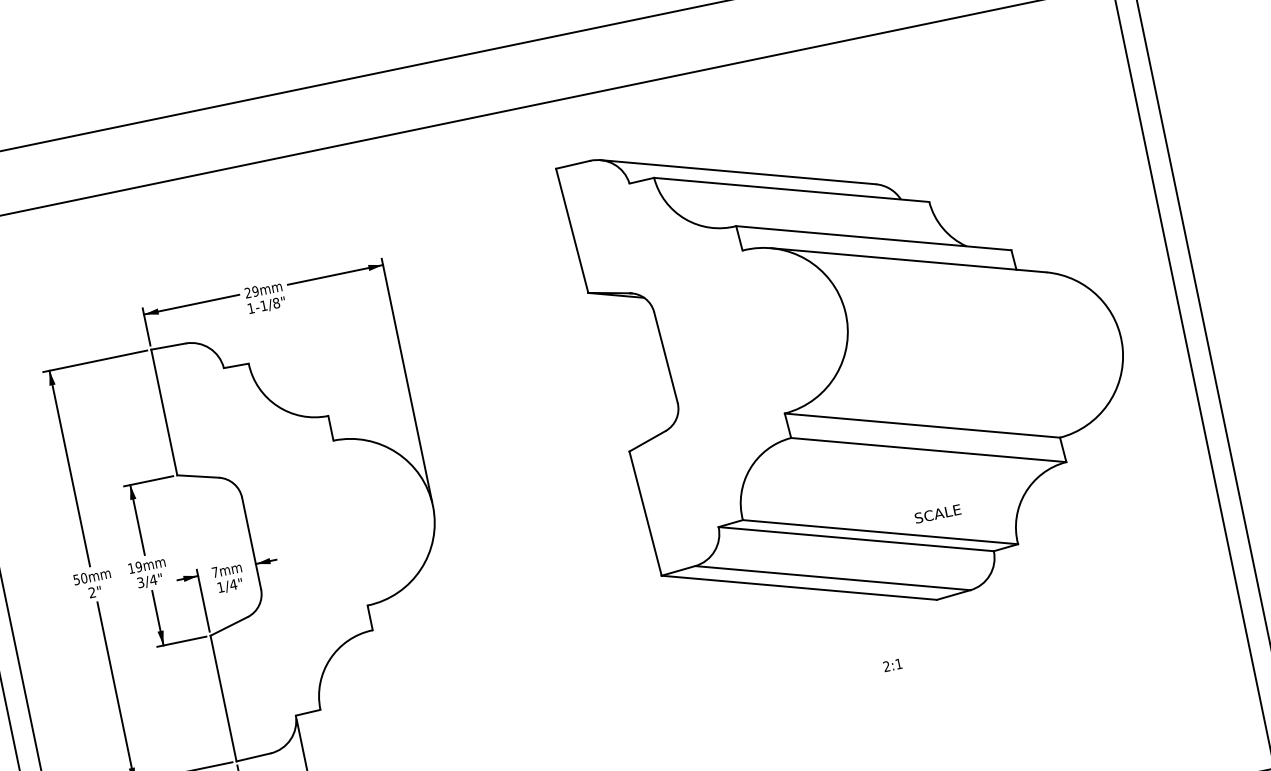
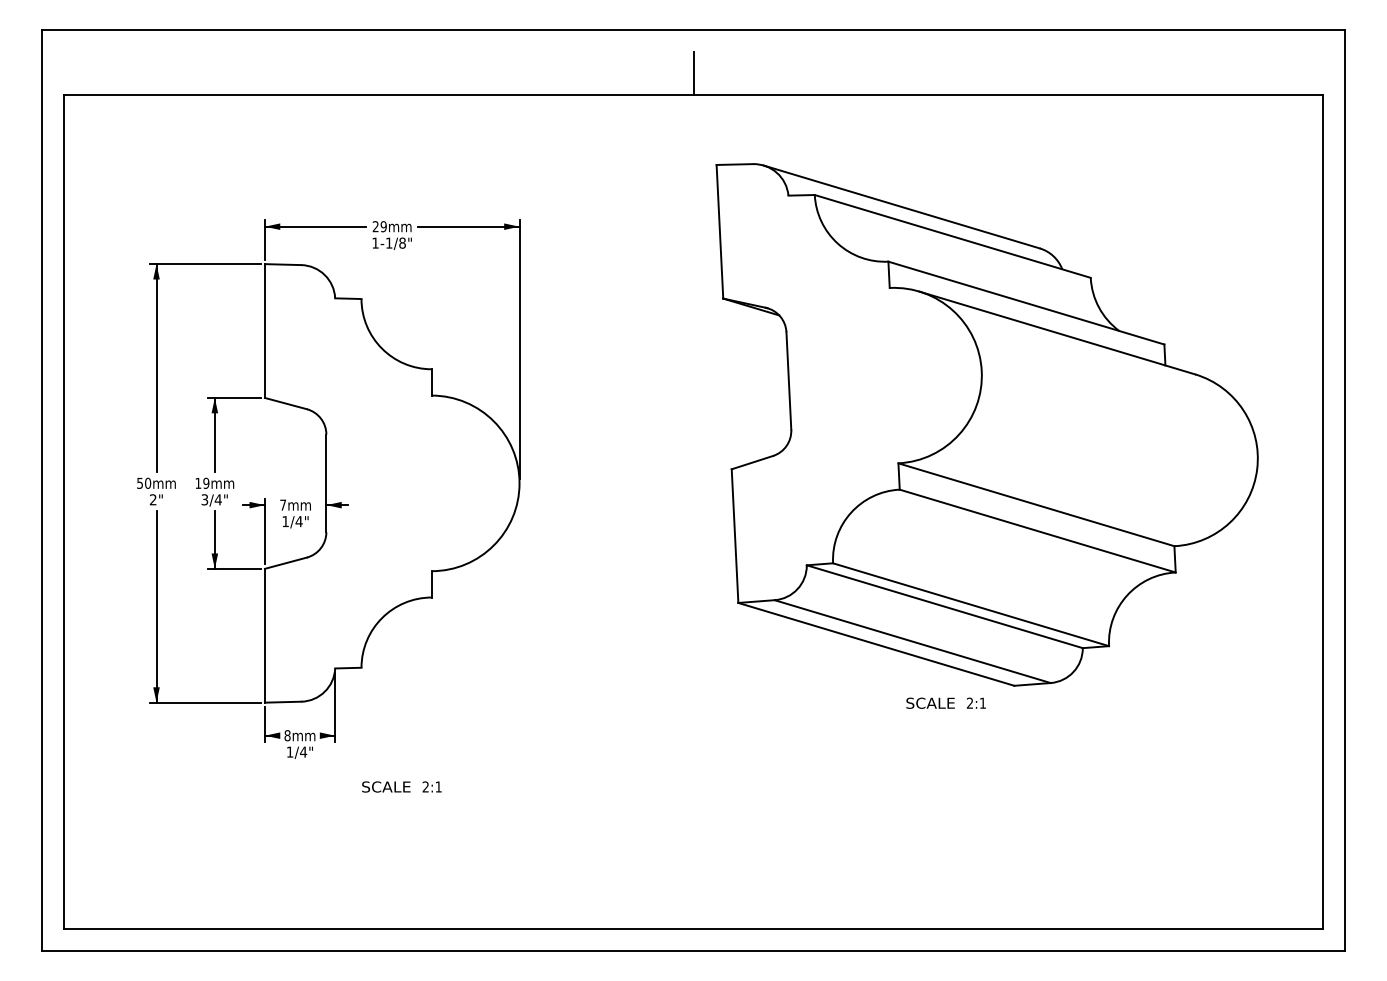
line: (516, 87) -> (693, 73), added
text: (937, 513) -> (930, 702), moved
text: (892, 664) -> (976, 702), moved

